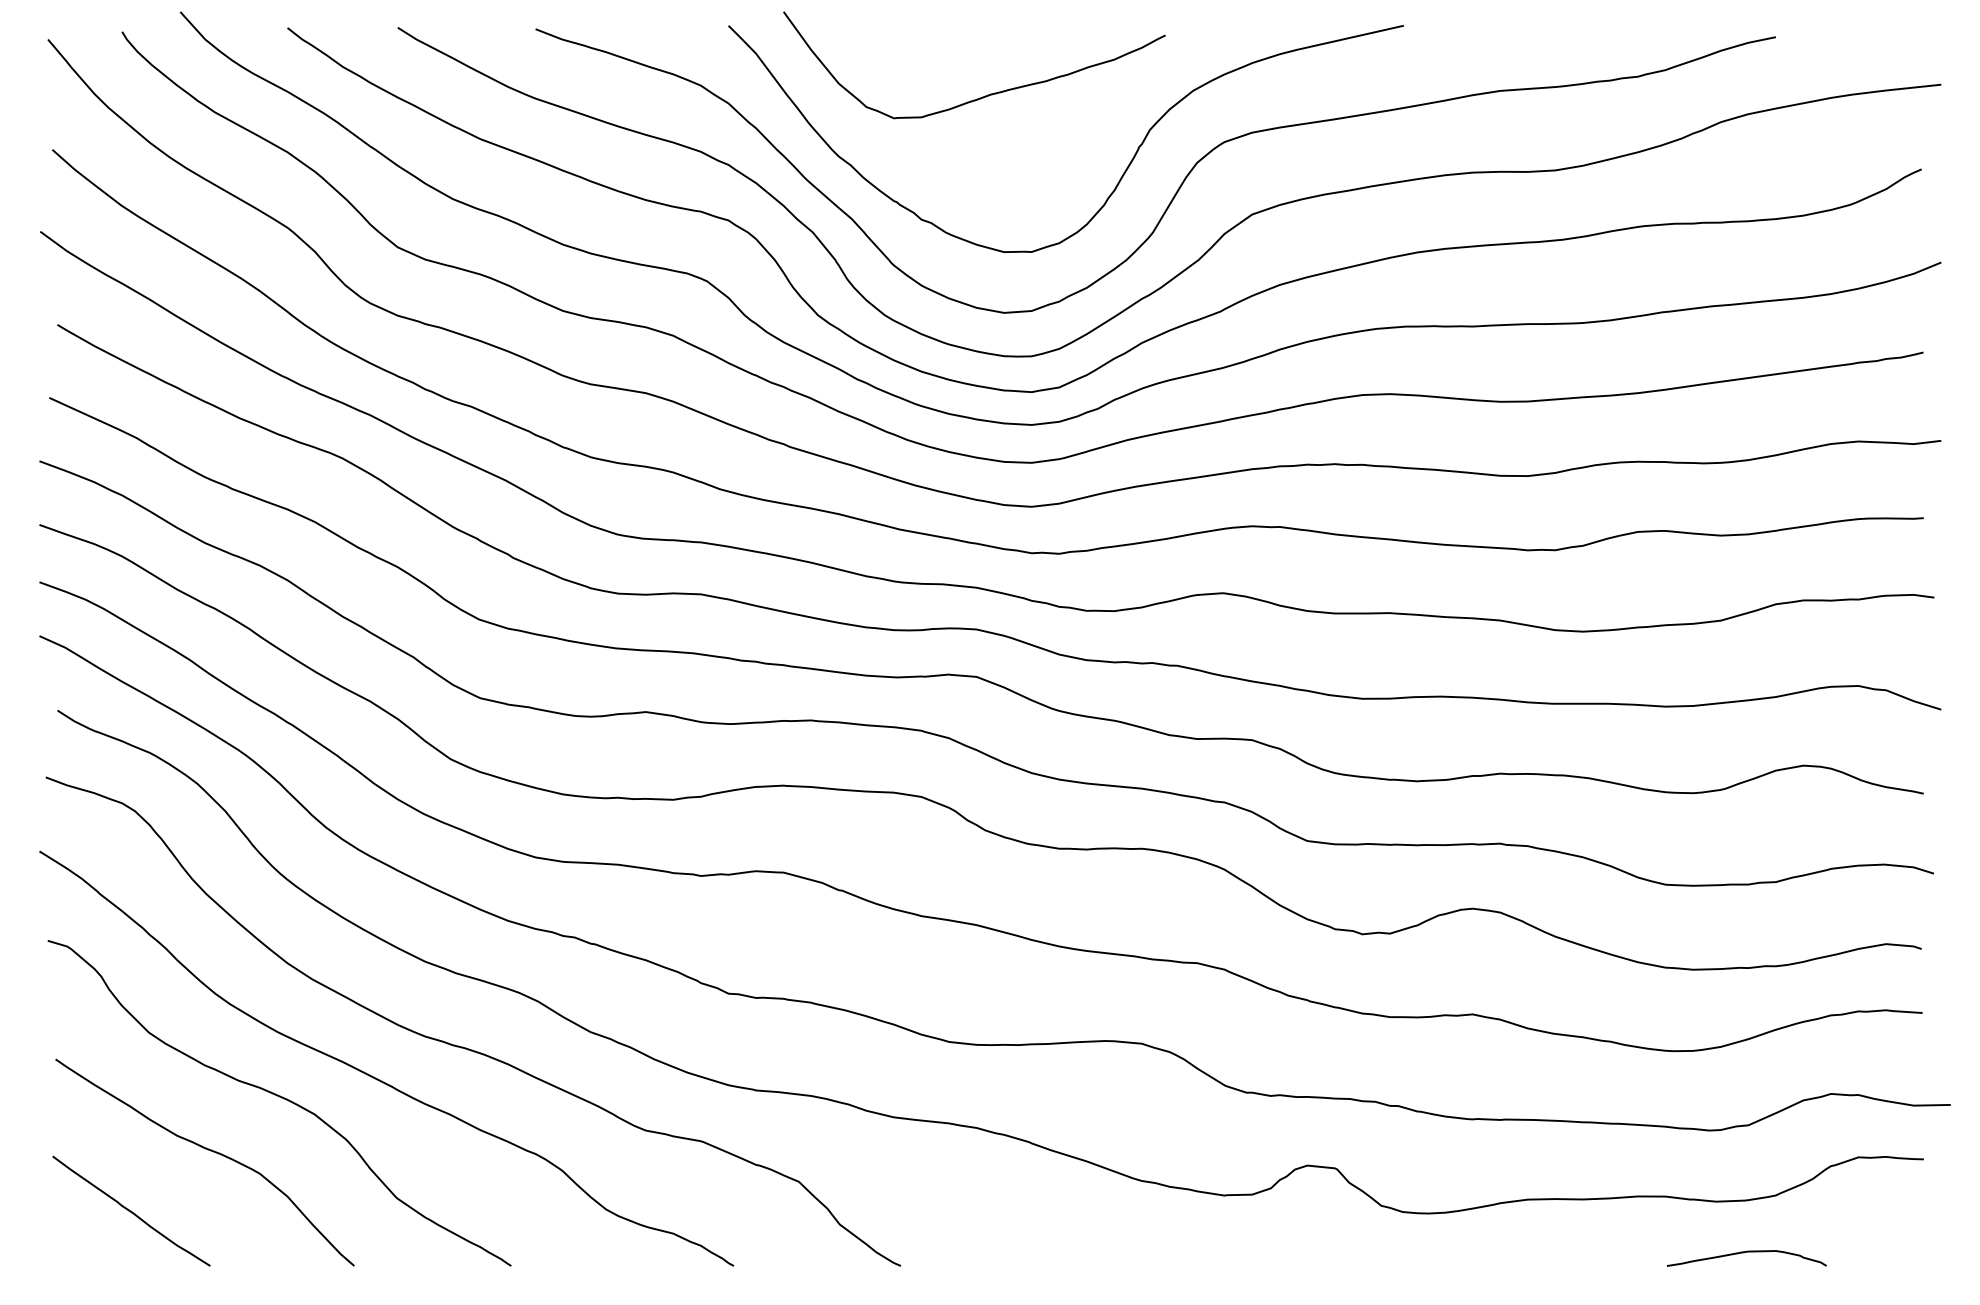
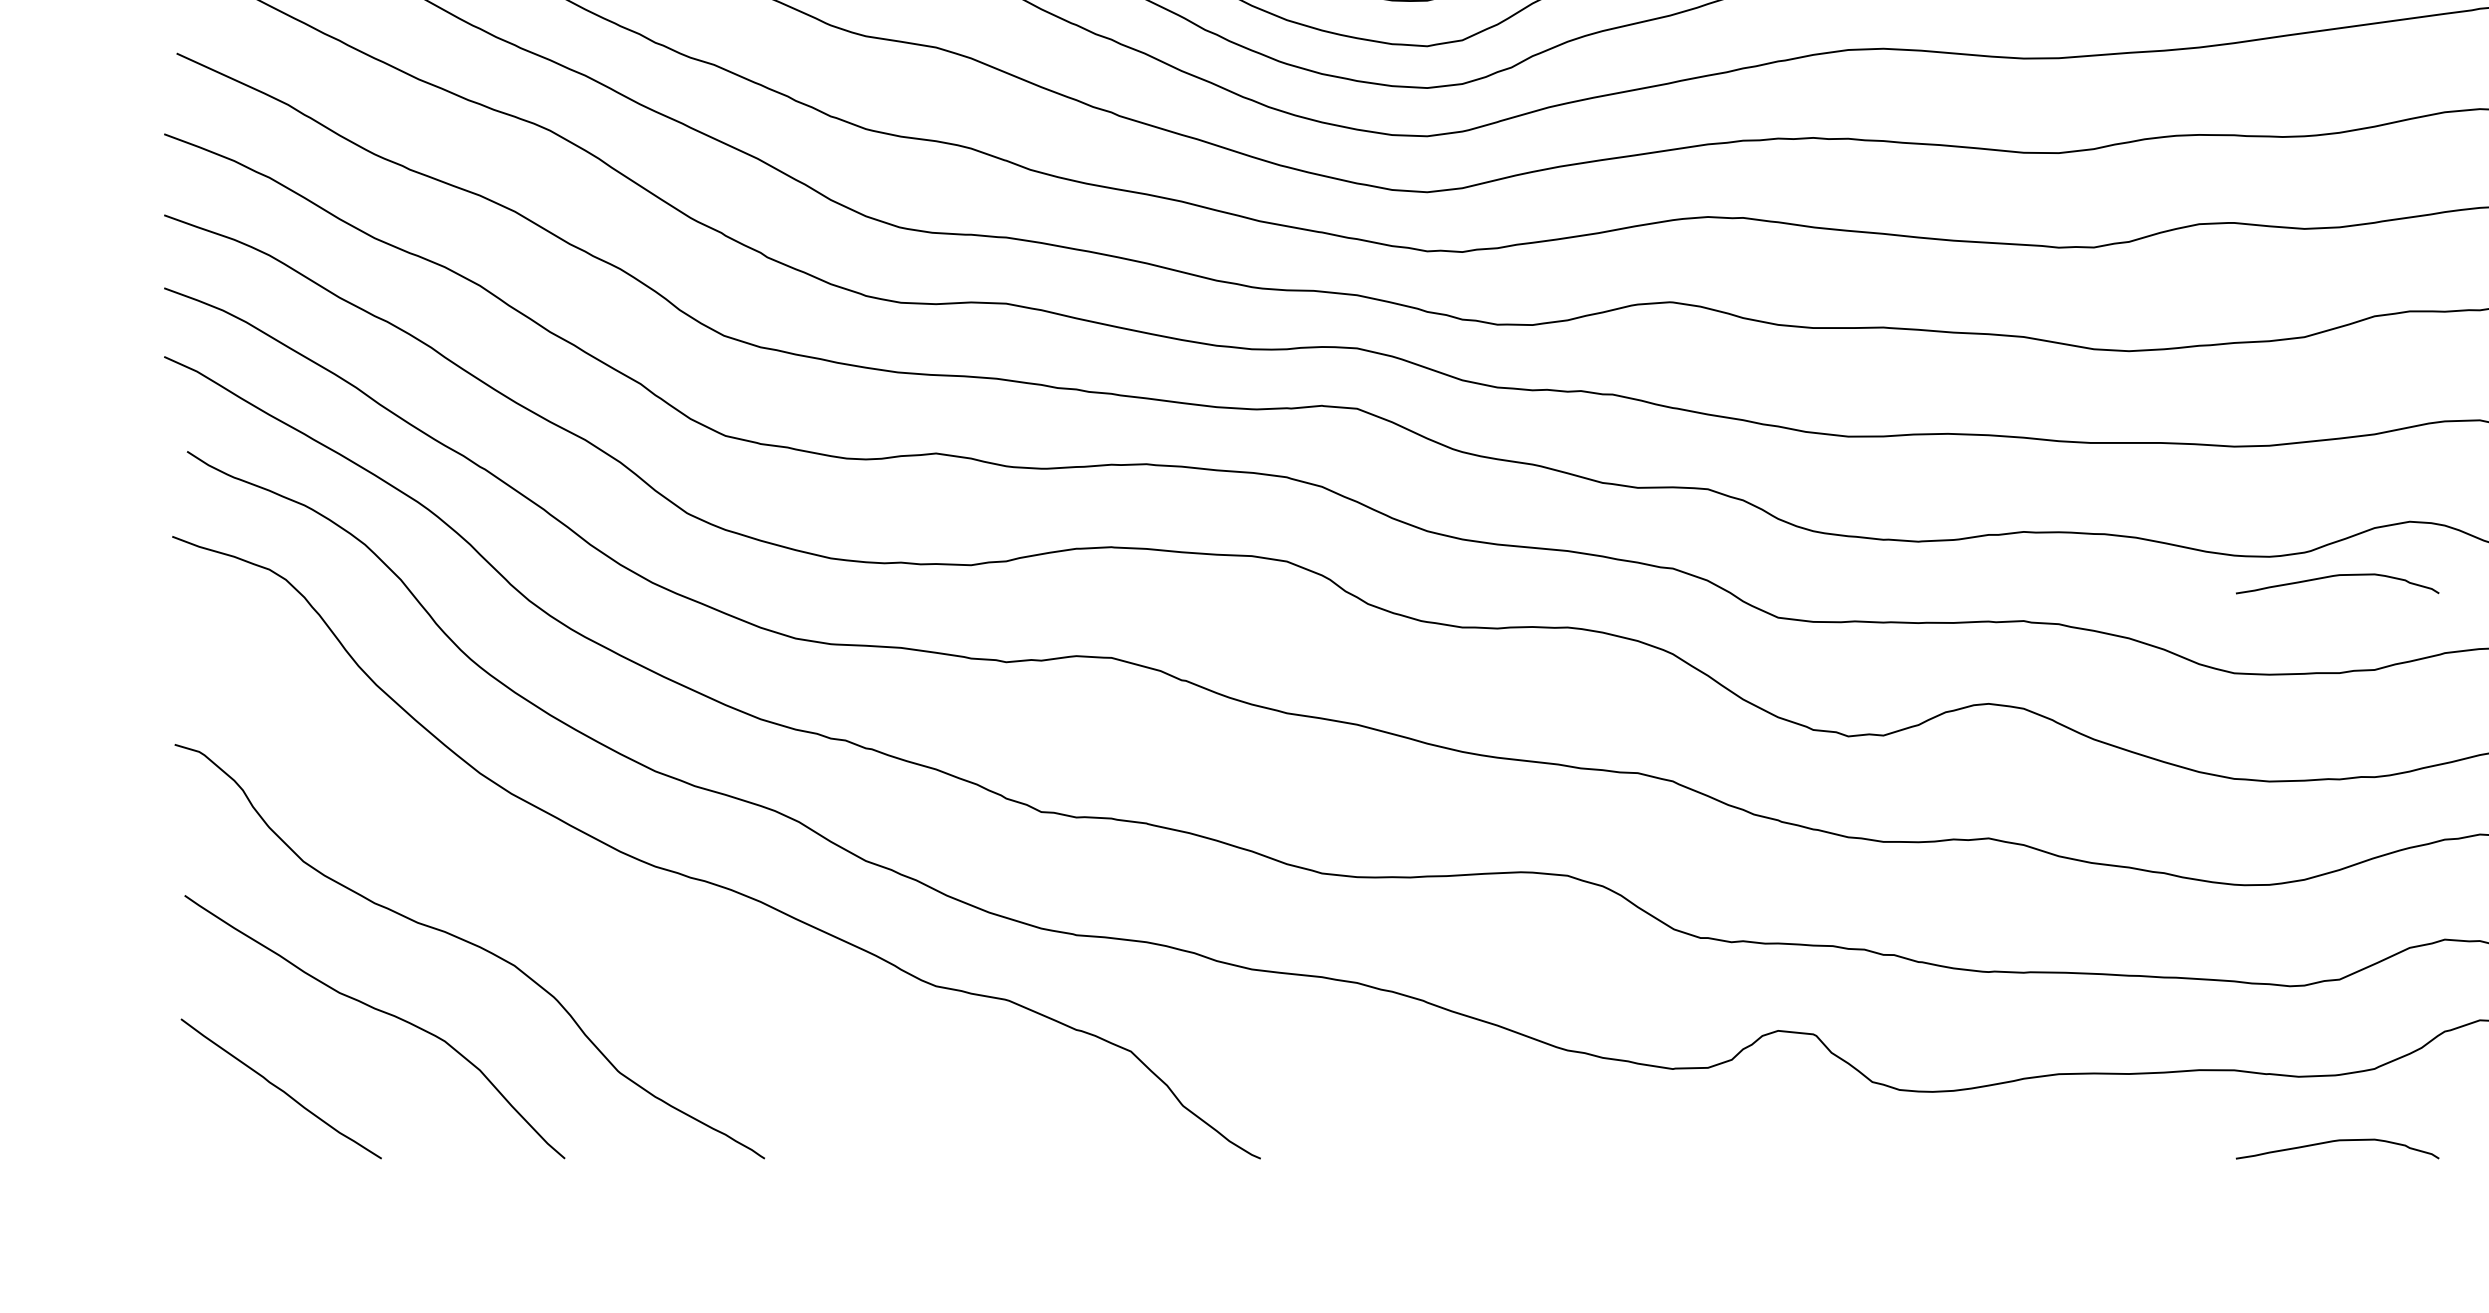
curve: (1743, 809) -> (2333, 577), added
curve: (377, 1078) -> (594, 919), removed

